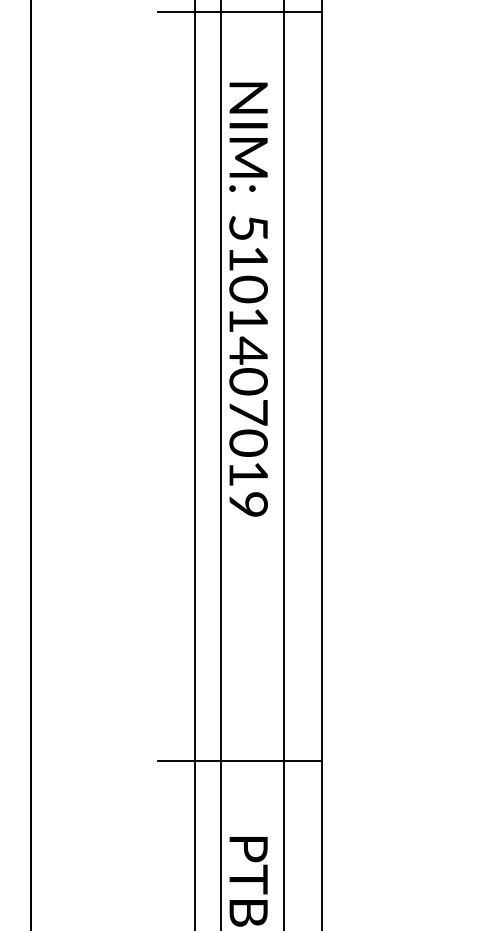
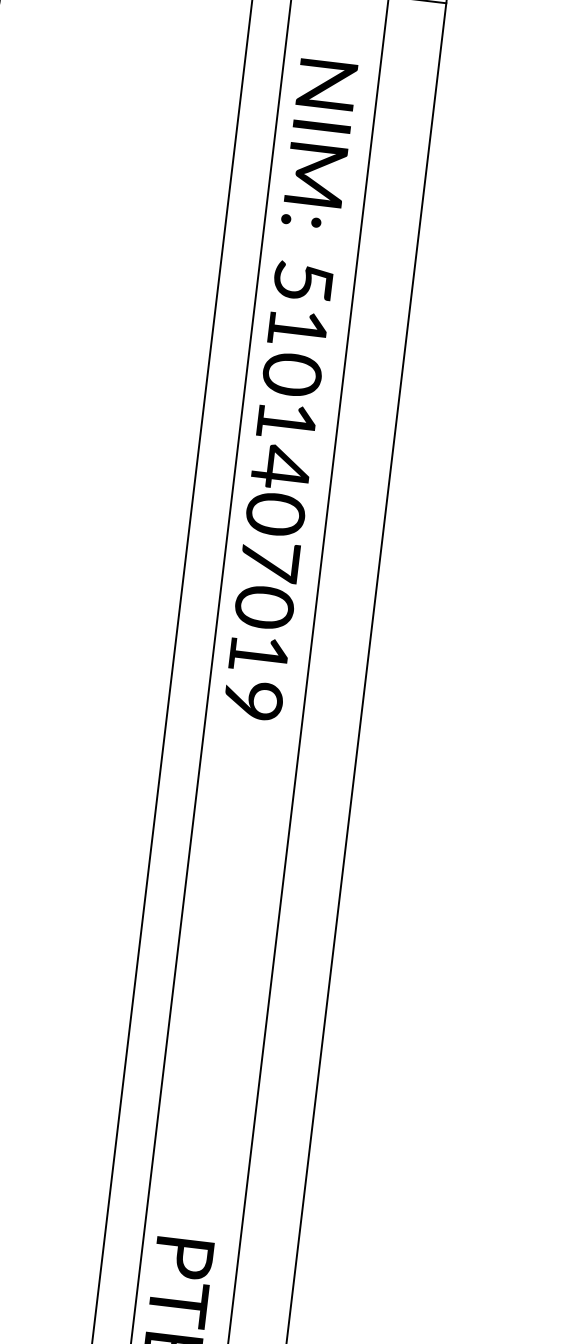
text: (248, 299) -> (290, 389), moved
line: (239, 761) -> (185, 1123), removed

